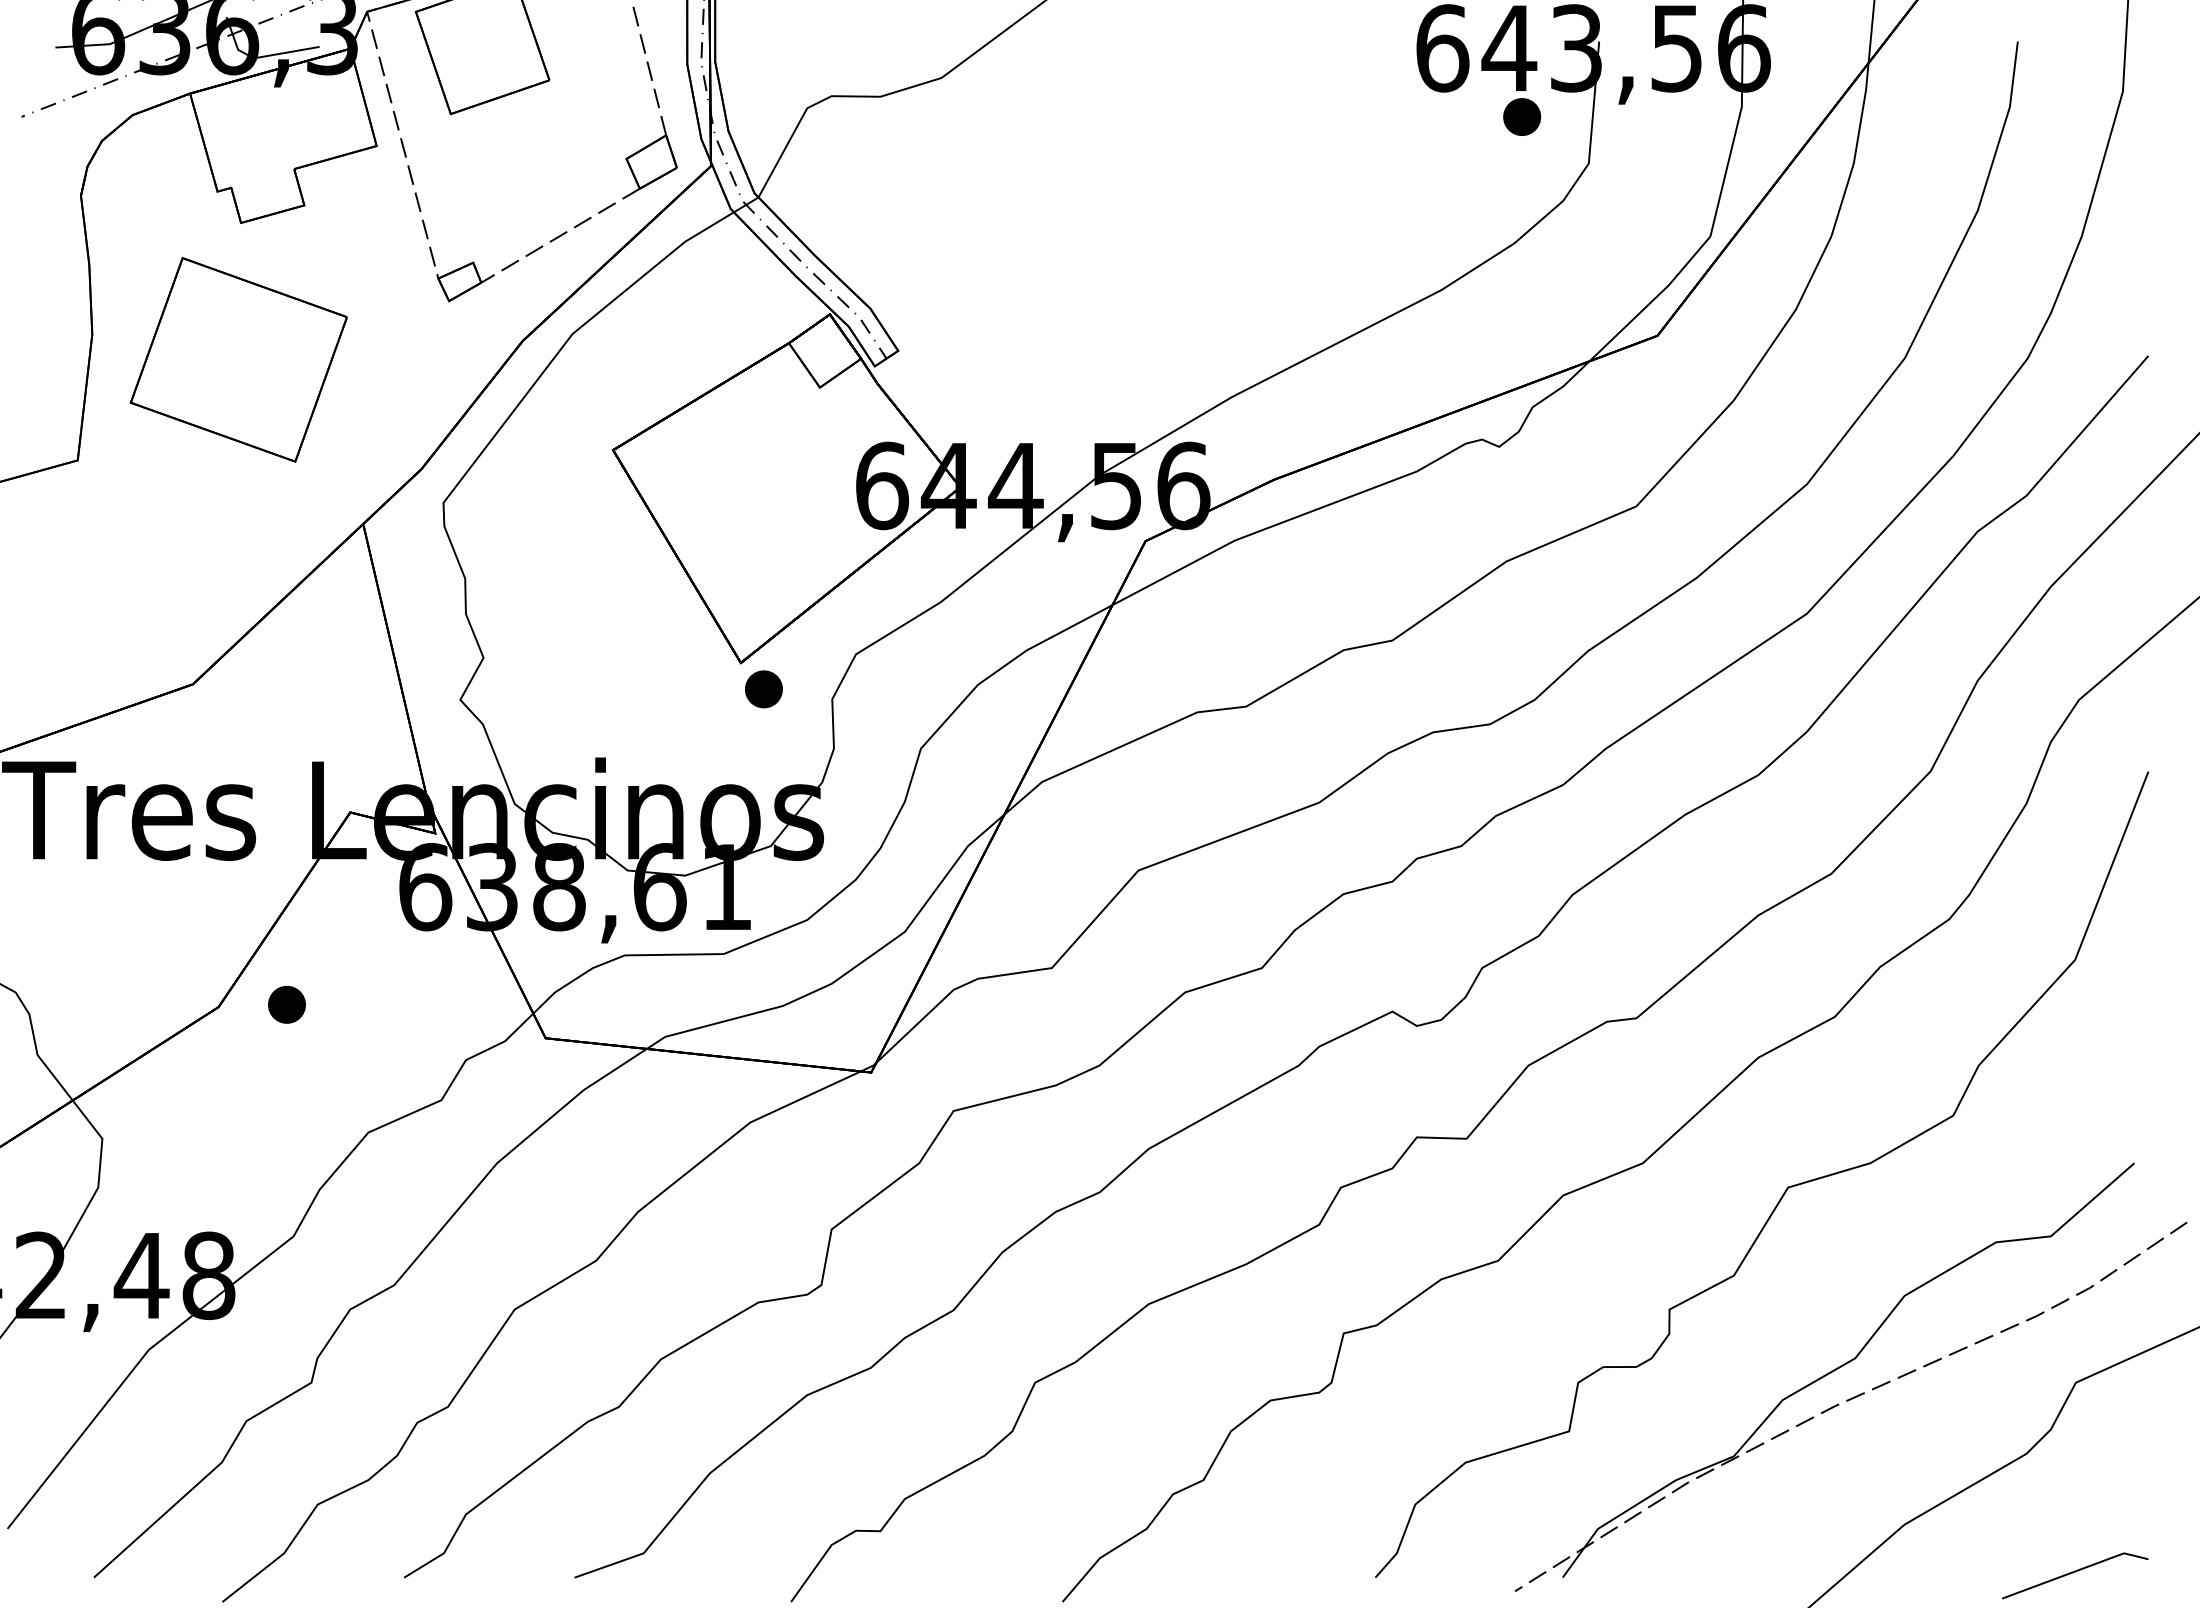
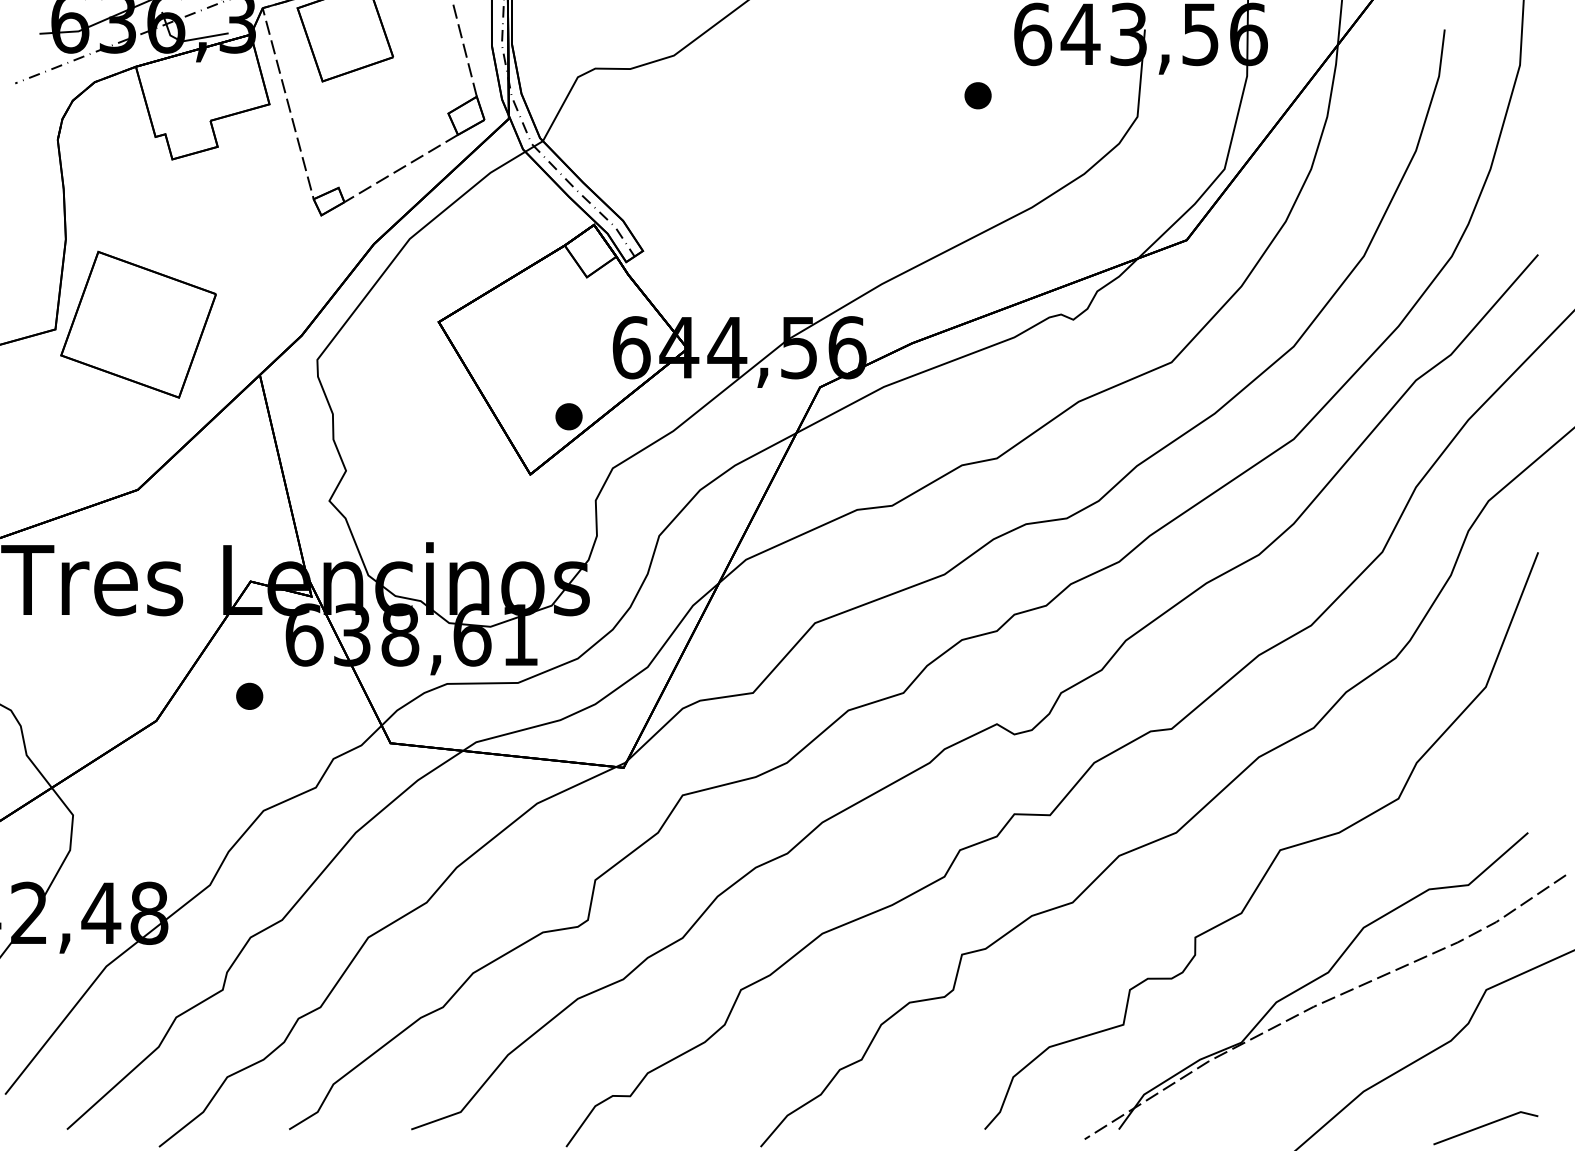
part: (1522, 116) -> (978, 95), moved
part: (238, 359) -> (138, 324), moved
part: (763, 689) -> (568, 416), moved
part: (286, 1004) -> (249, 696), moved

